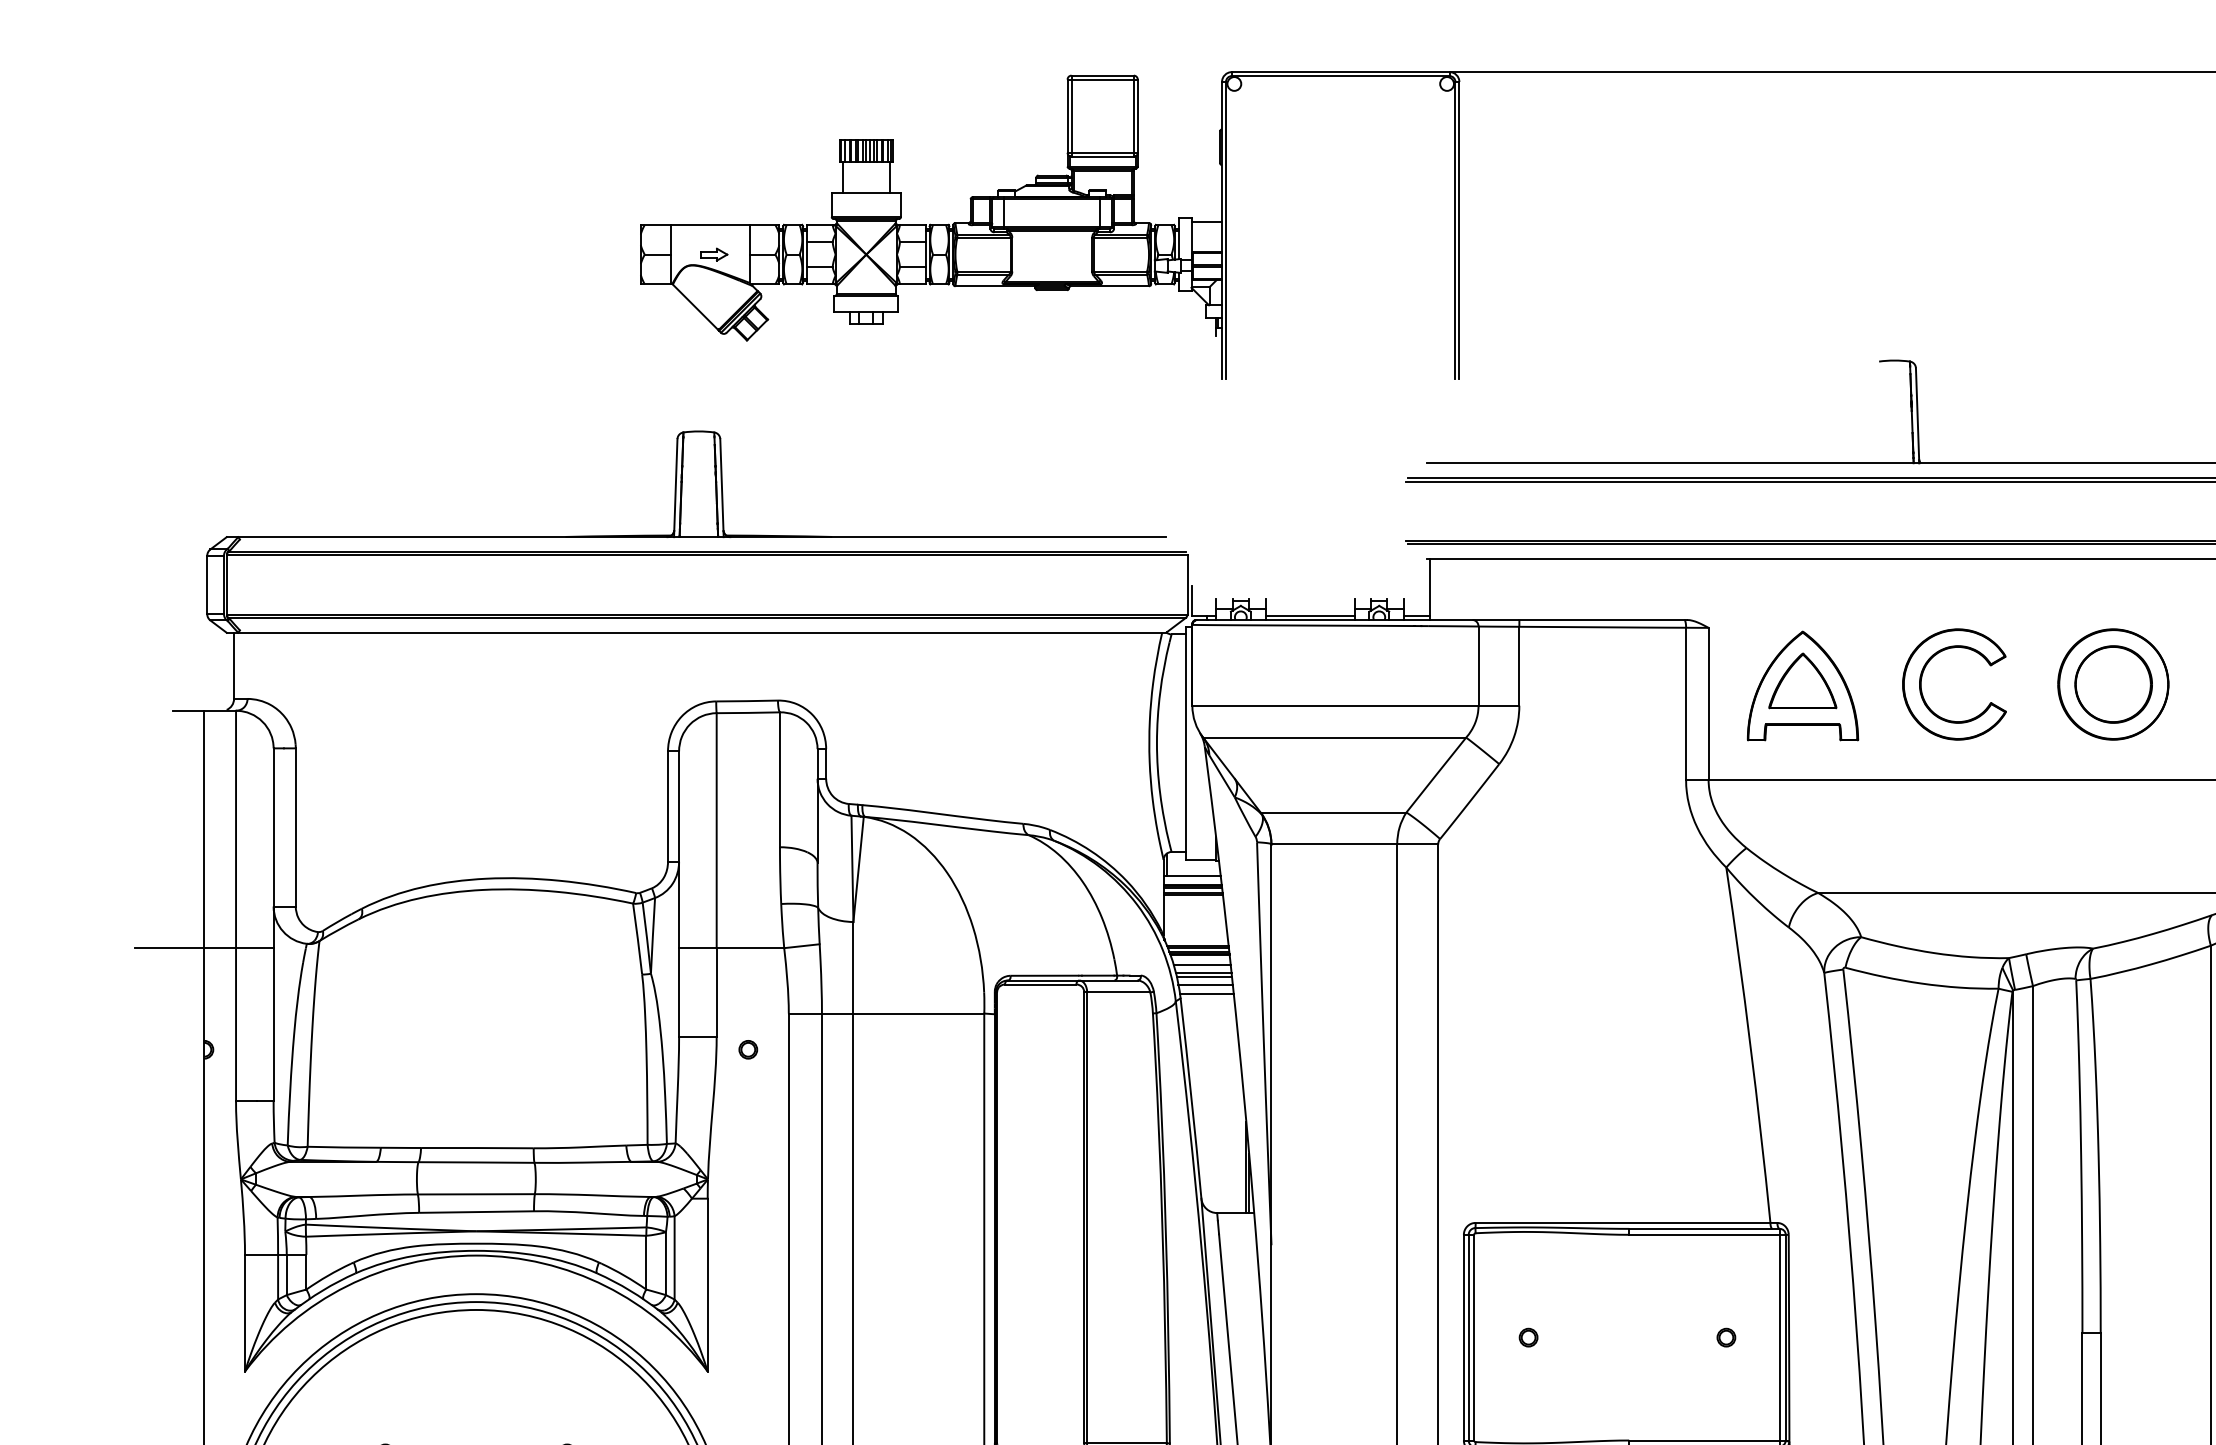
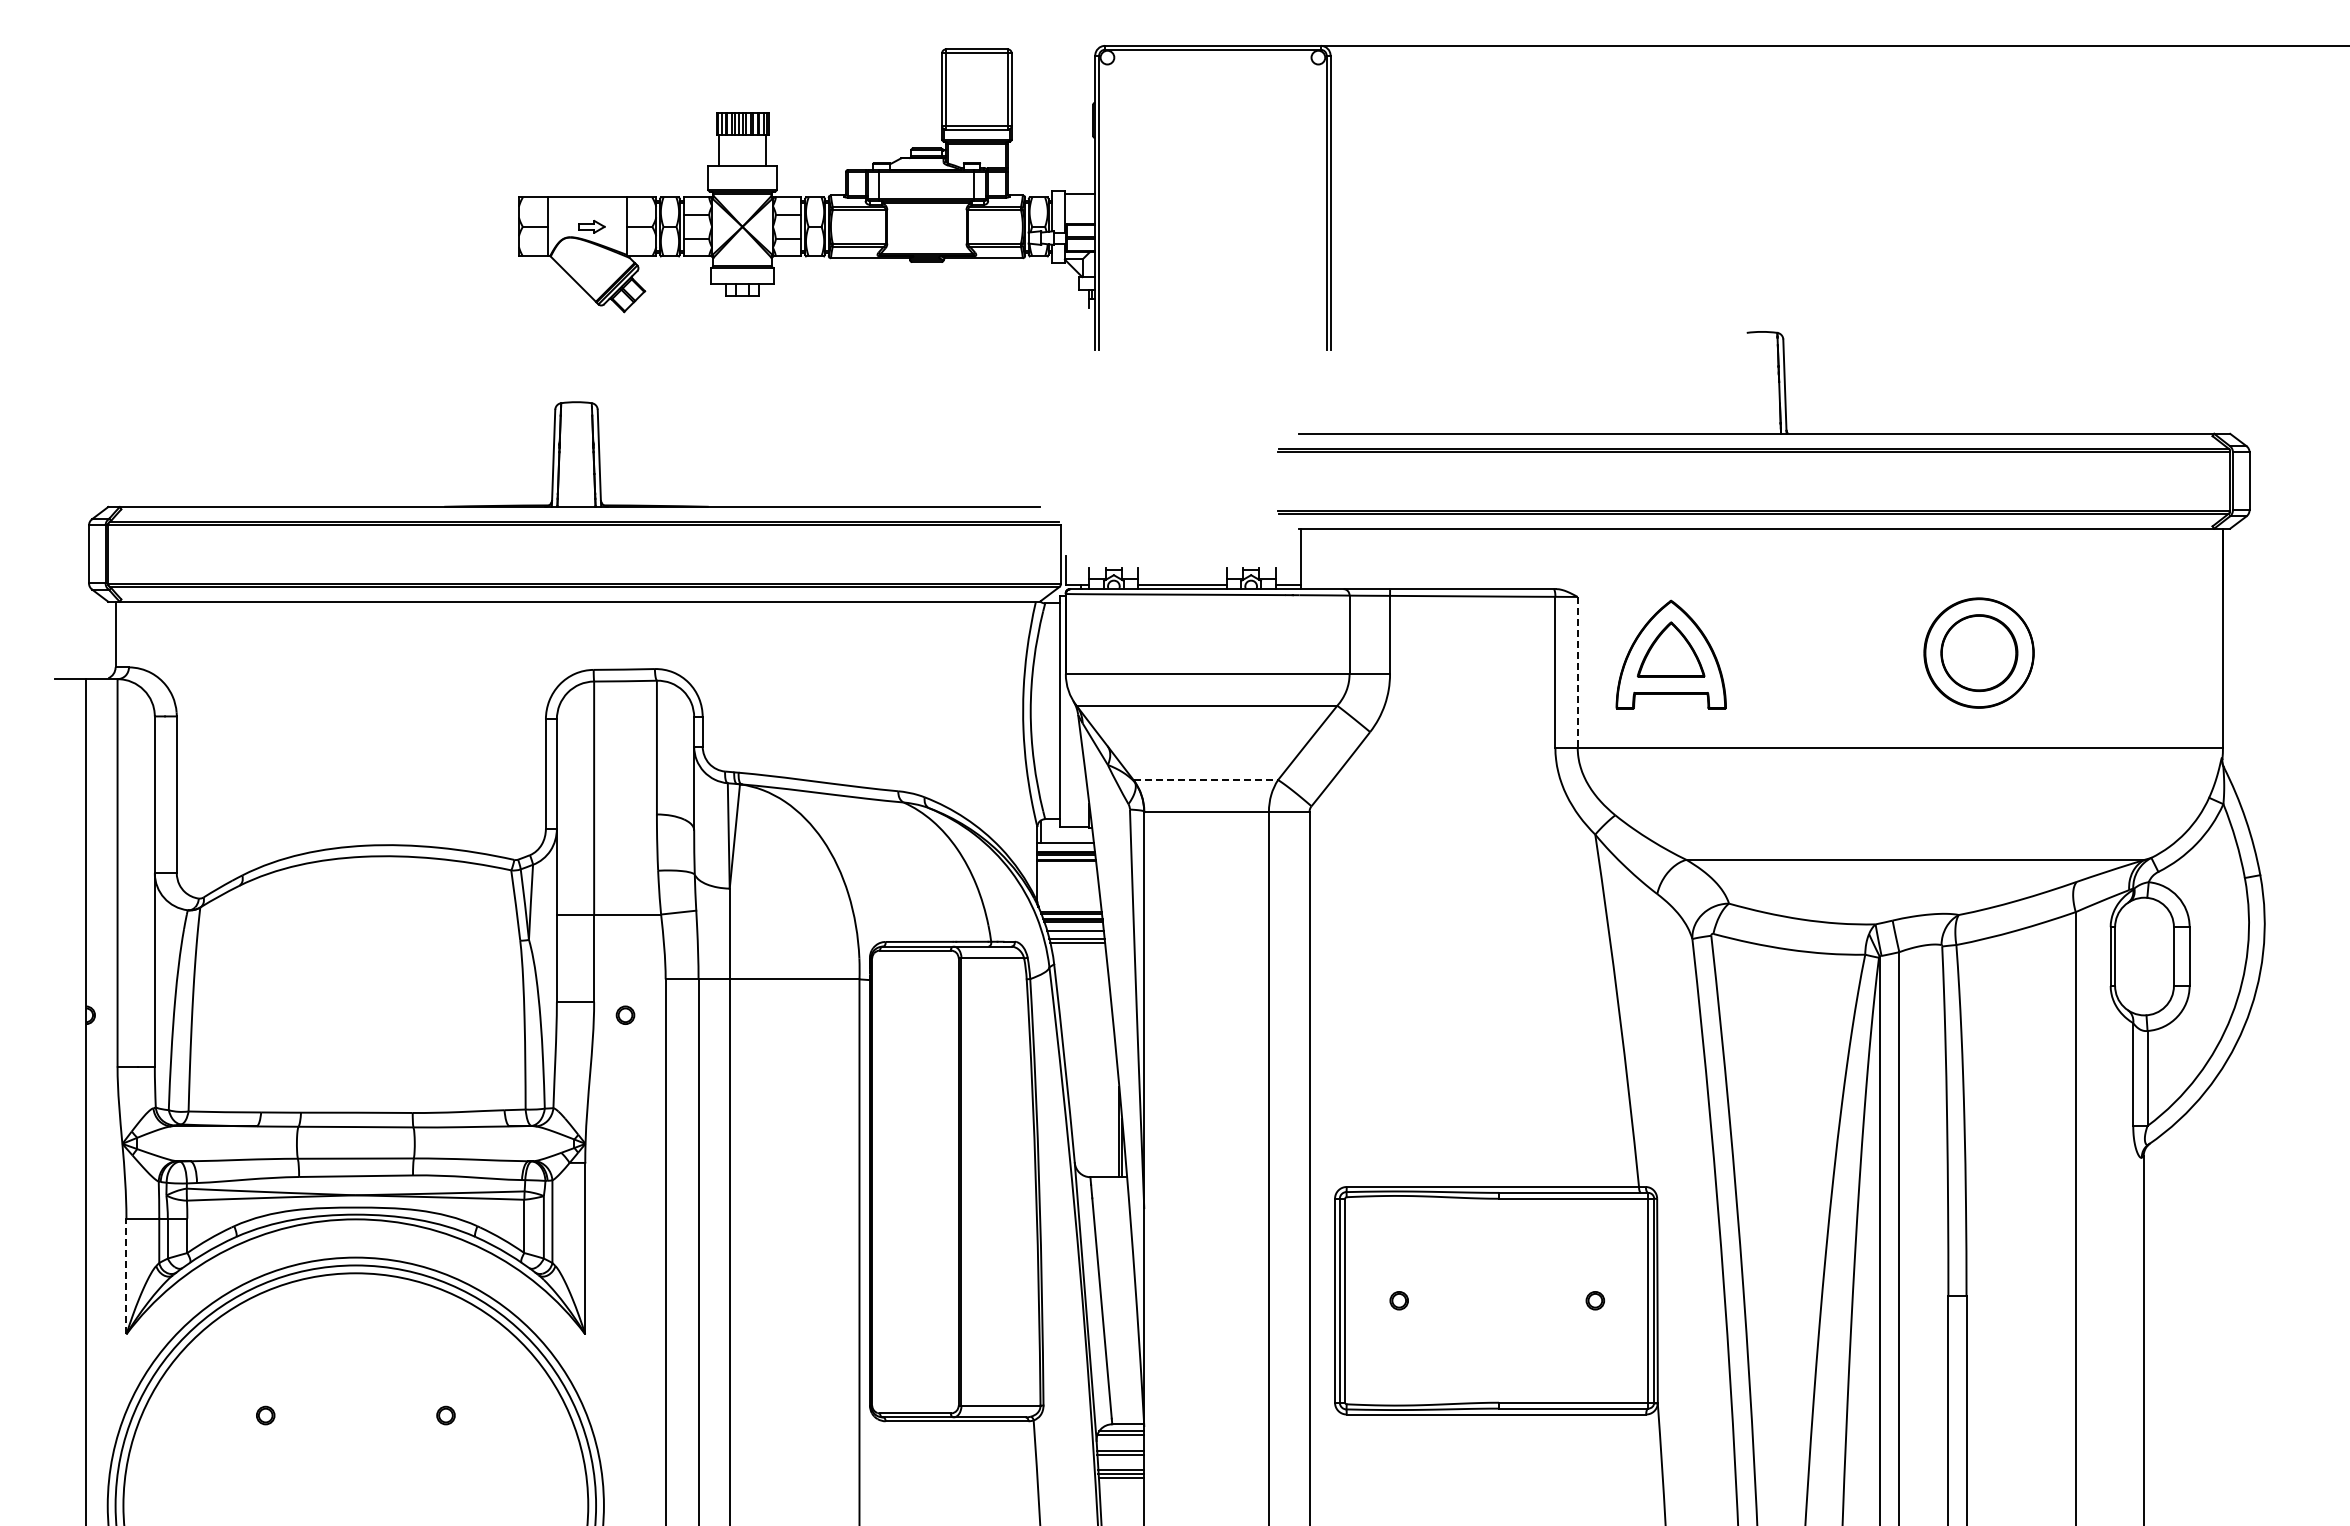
part: (1922, 680) -> (1789, 649), removed
line: (1708, 704) -> (1577, 672), solid -> dashed
line: (1334, 812) -> (1206, 780), solid -> dashed
line: (203, 948) -> (85, 914), removed
line: (1205, 984) -> (1078, 950), removed
line: (1206, 994) -> (1079, 960), removed
line: (245, 1313) -> (126, 1276), solid -> dashed

